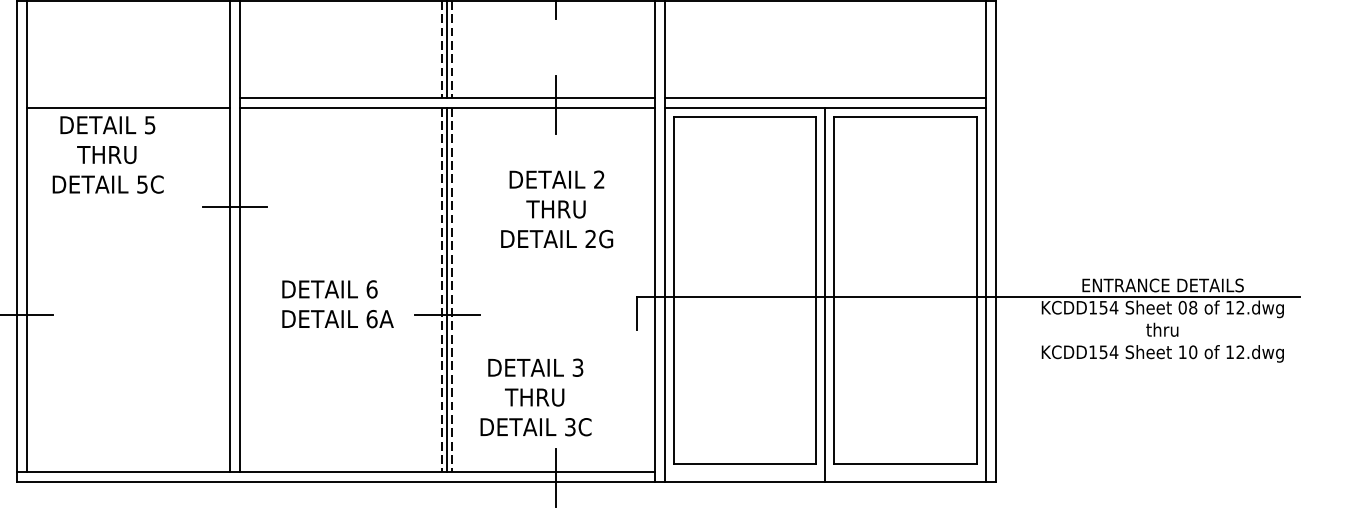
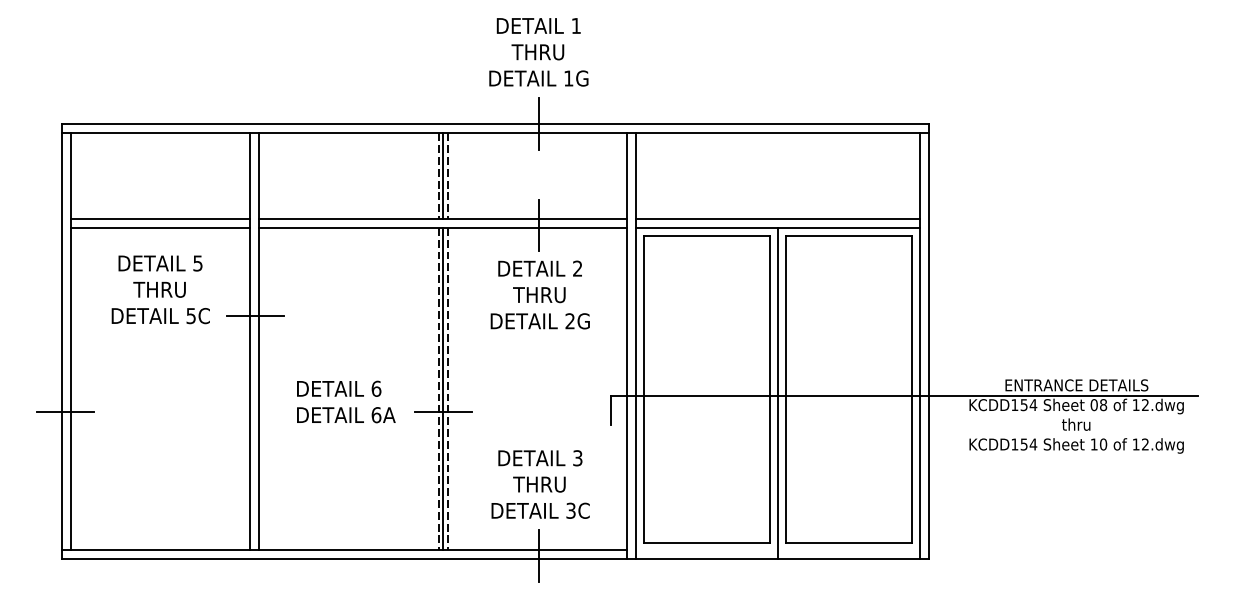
line: (128, 98) -> (160, 219), added
text: (107, 154) -> (160, 289), moved
text: (556, 208) -> (539, 294), moved
text: (535, 397) -> (540, 484), moved

